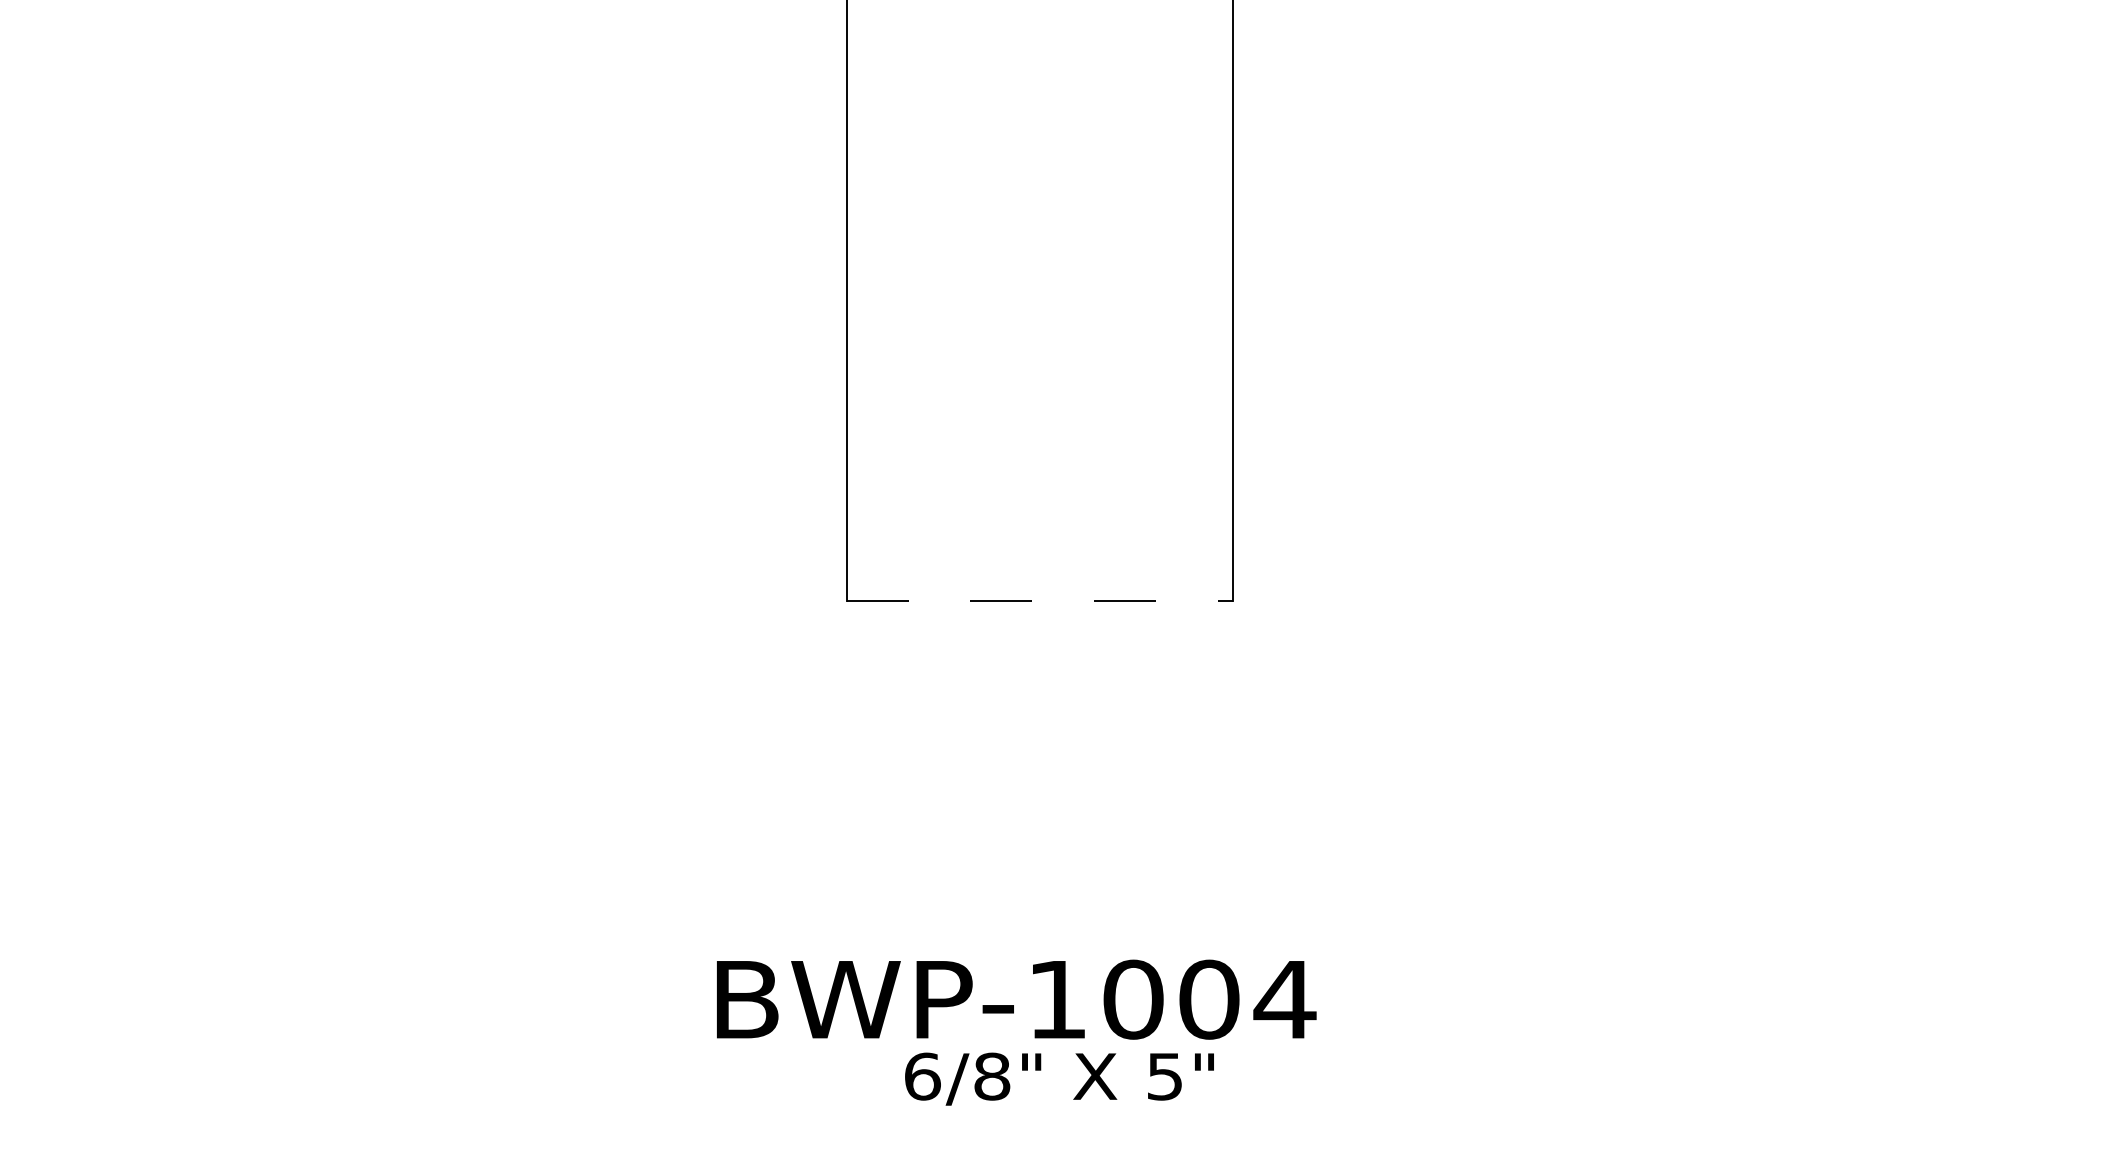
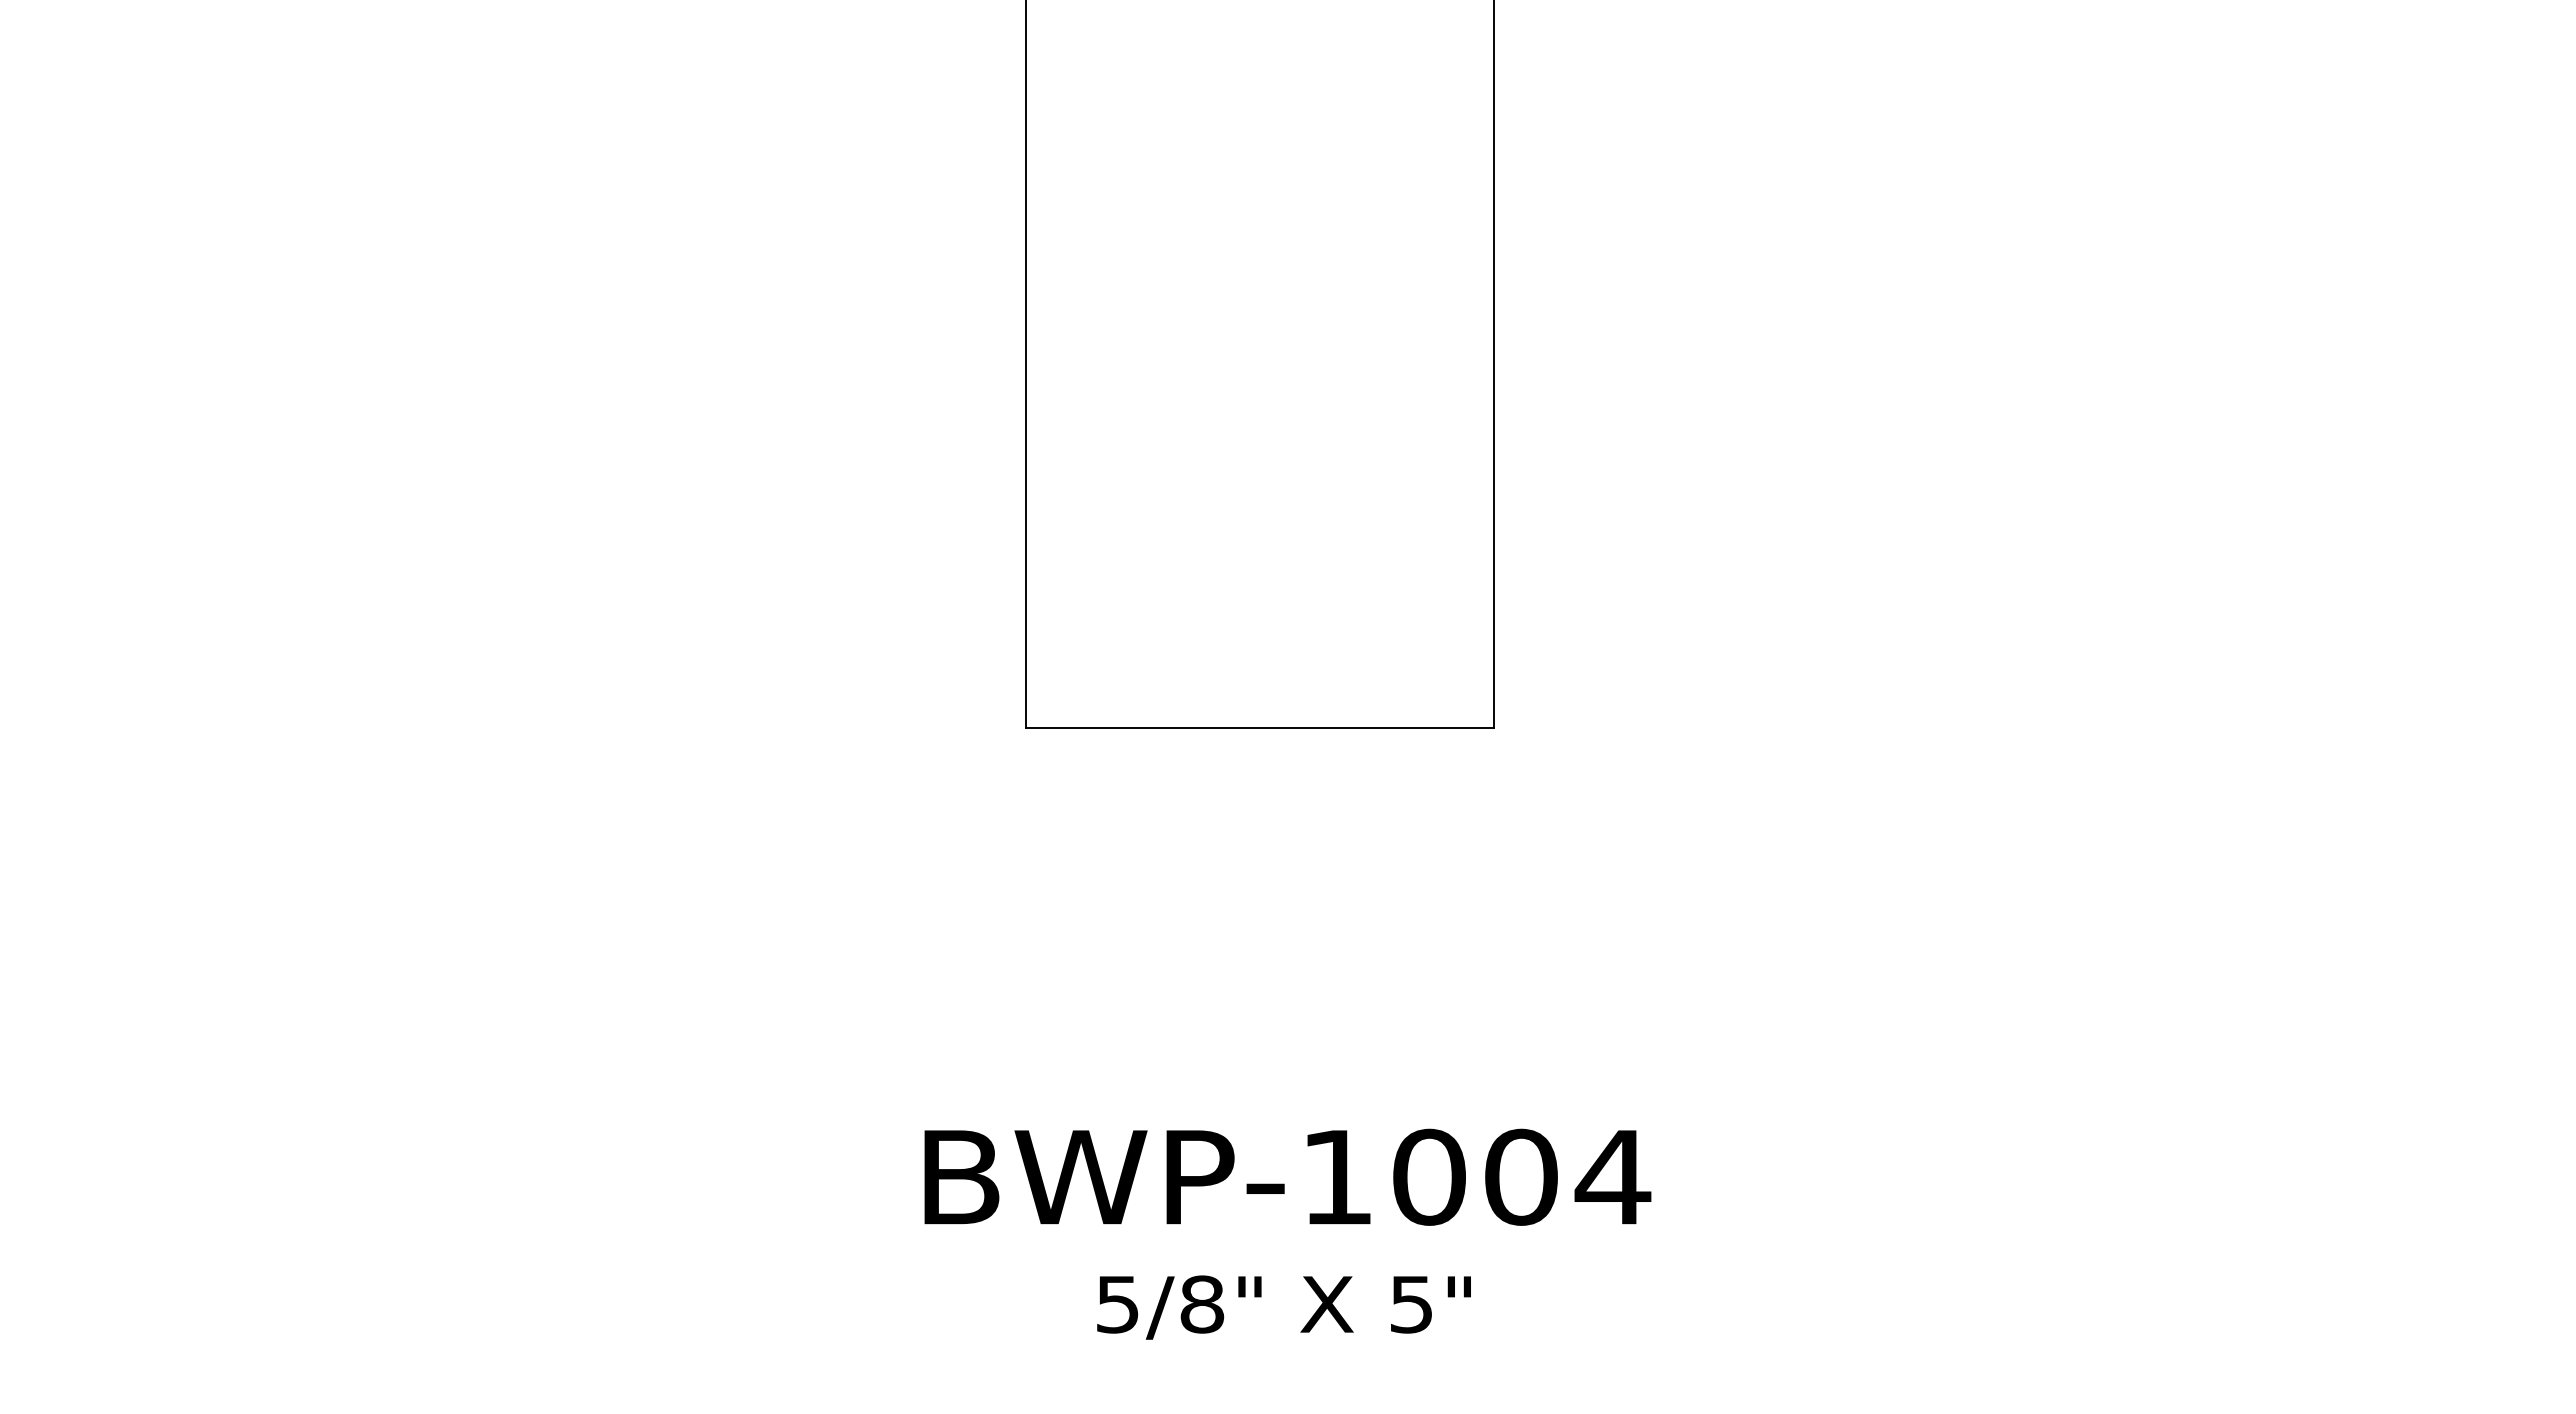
line: (1040, 601) -> (1260, 728), dashed -> solid
text: (1016, 999) -> (1287, 1176), moved
text: (923, 1076) -> (1118, 1304), 6/8" -> 5/8"

